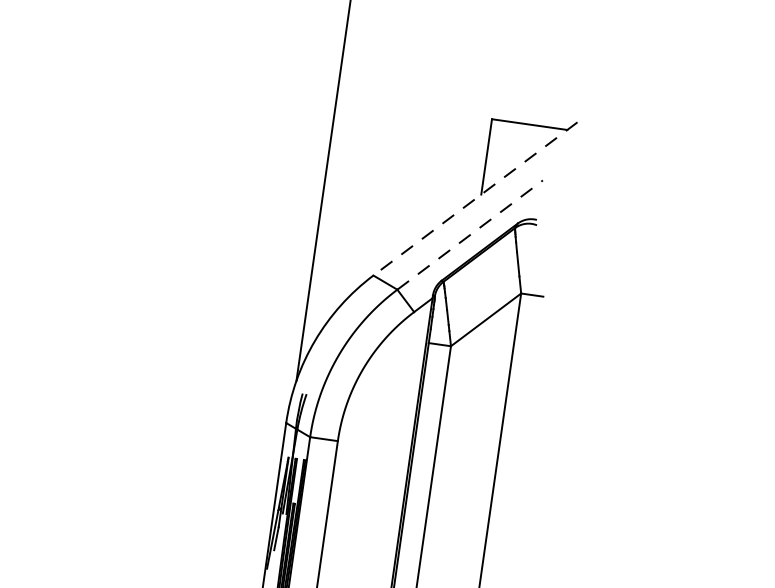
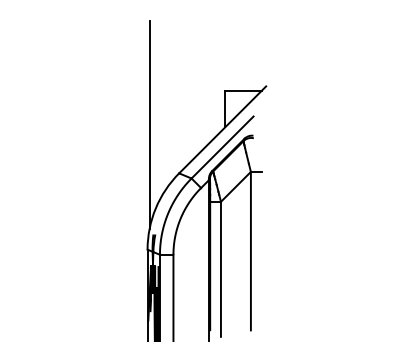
line: (474, 200) -> (222, 130), dashed -> solid
line: (469, 235) -> (222, 147), dashed -> solid

